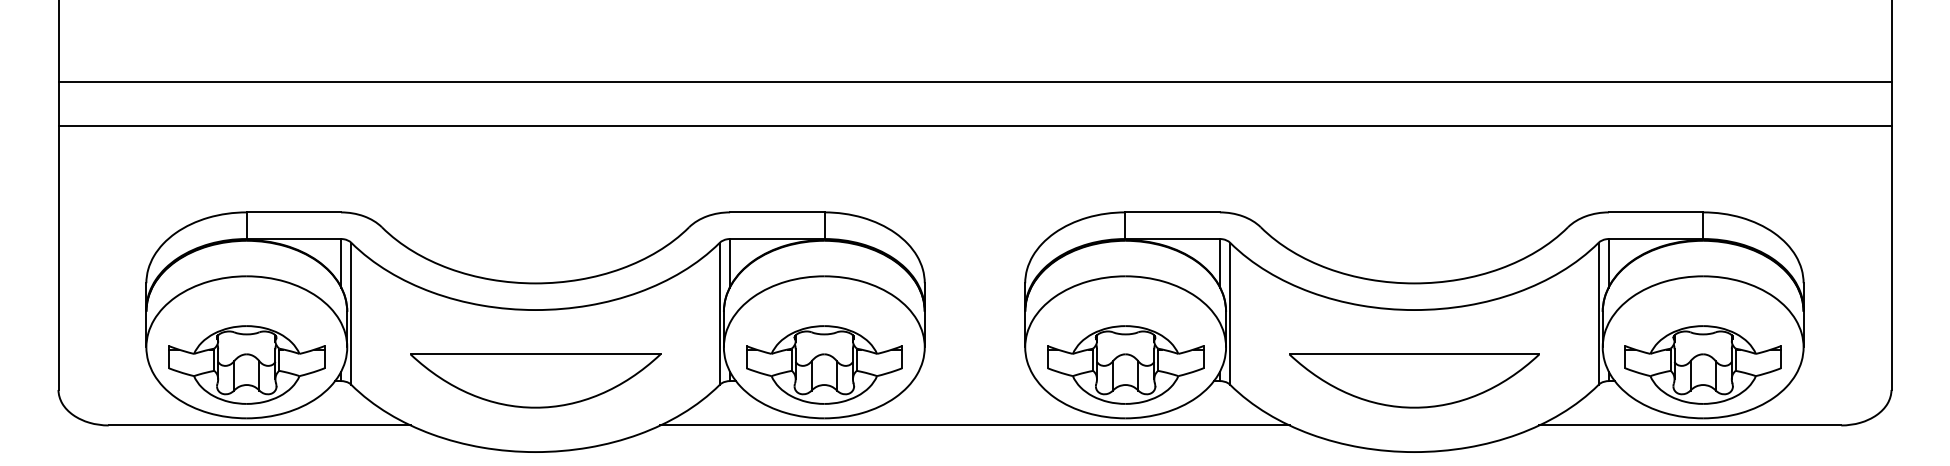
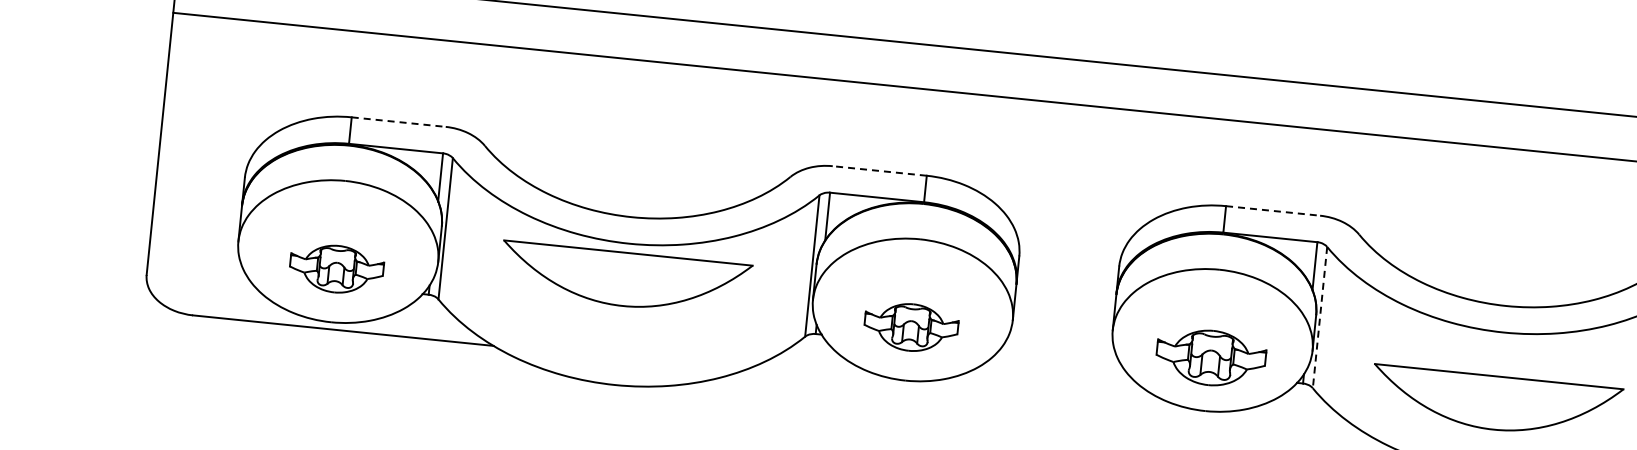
line: (294, 212) -> (399, 122), solid -> dashed
line: (776, 212) -> (878, 171), solid -> dashed
line: (1173, 212) -> (1273, 211), solid -> dashed
line: (1230, 314) -> (1320, 318), solid -> dashed
part: (246, 364) -> (336, 268), size x0.6
part: (824, 364) -> (911, 327), size x0.6
part: (1125, 364) -> (1210, 357), size x0.7
part: (535, 380) -> (625, 278), moved
line: (974, 425) -> (1054, 402), removed

